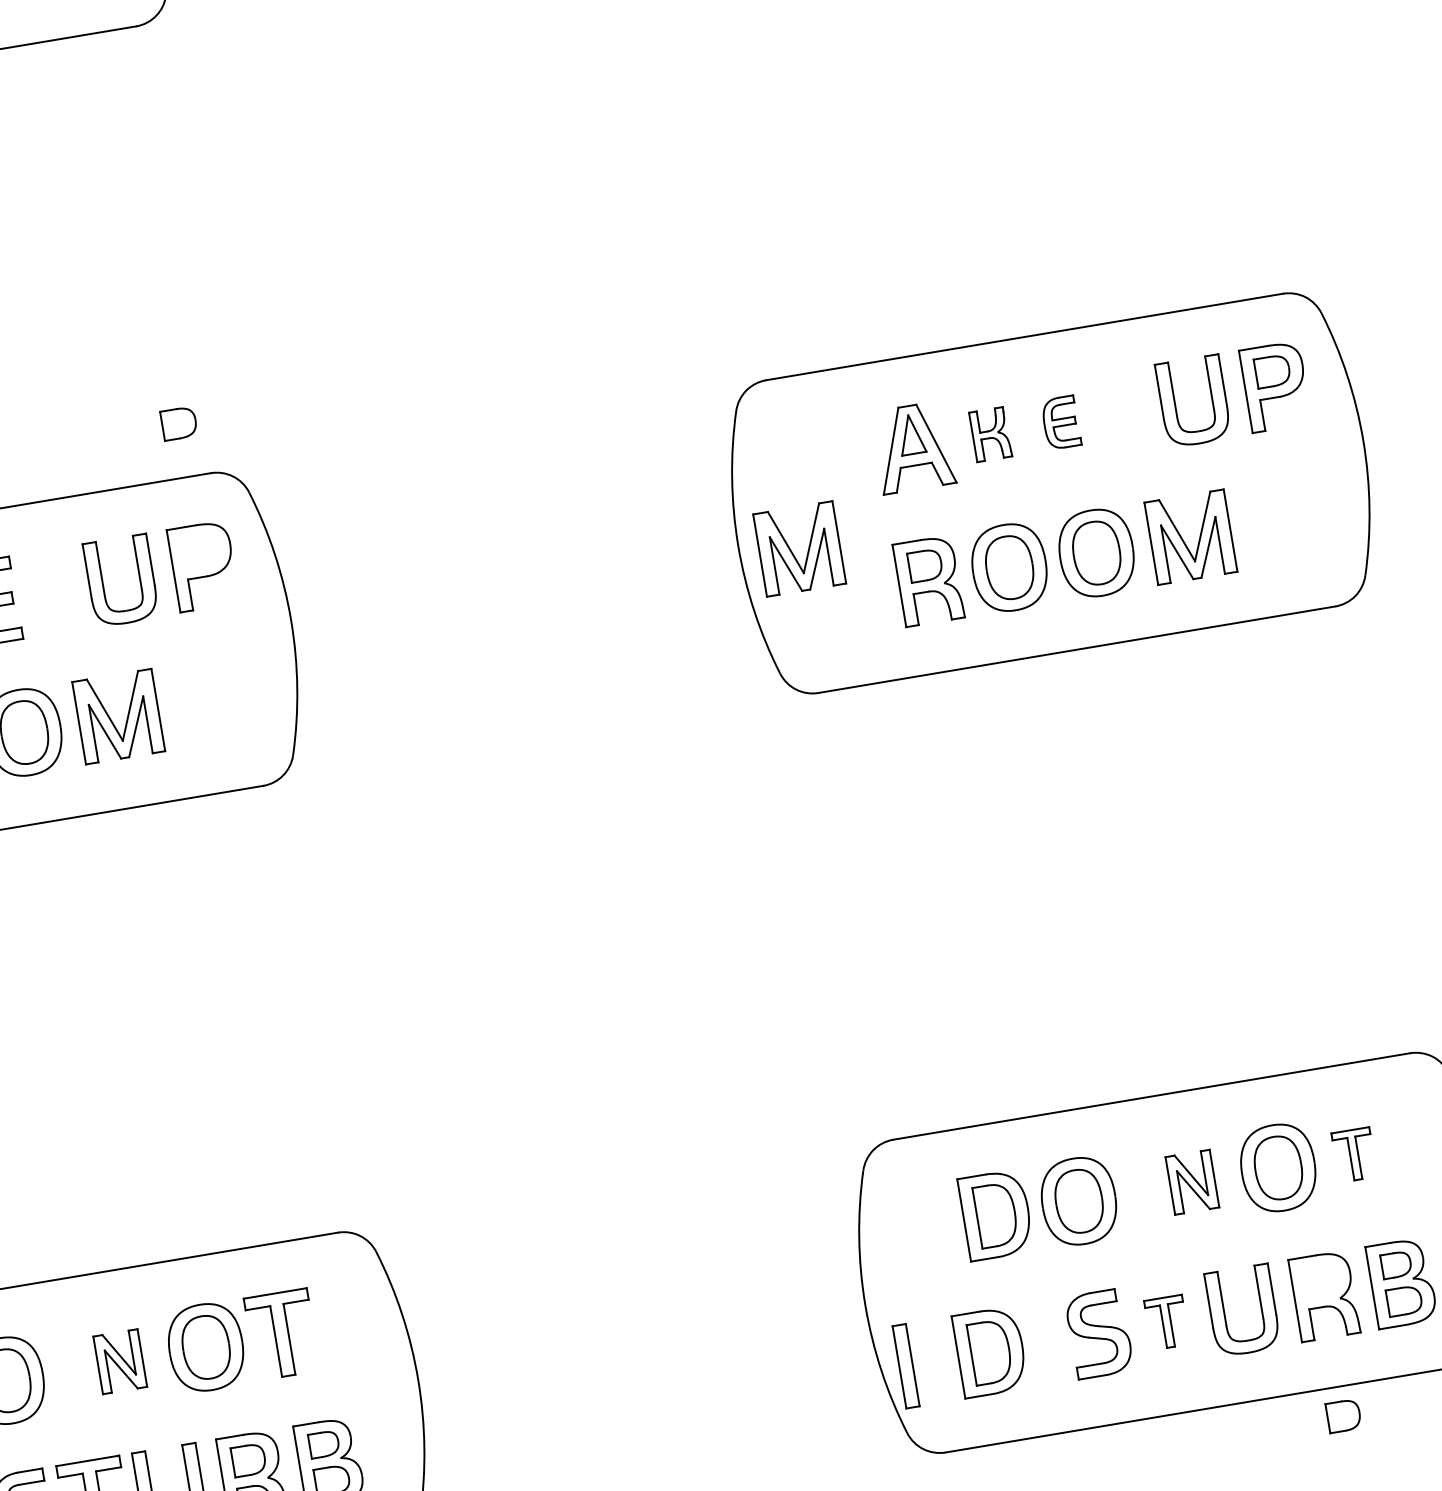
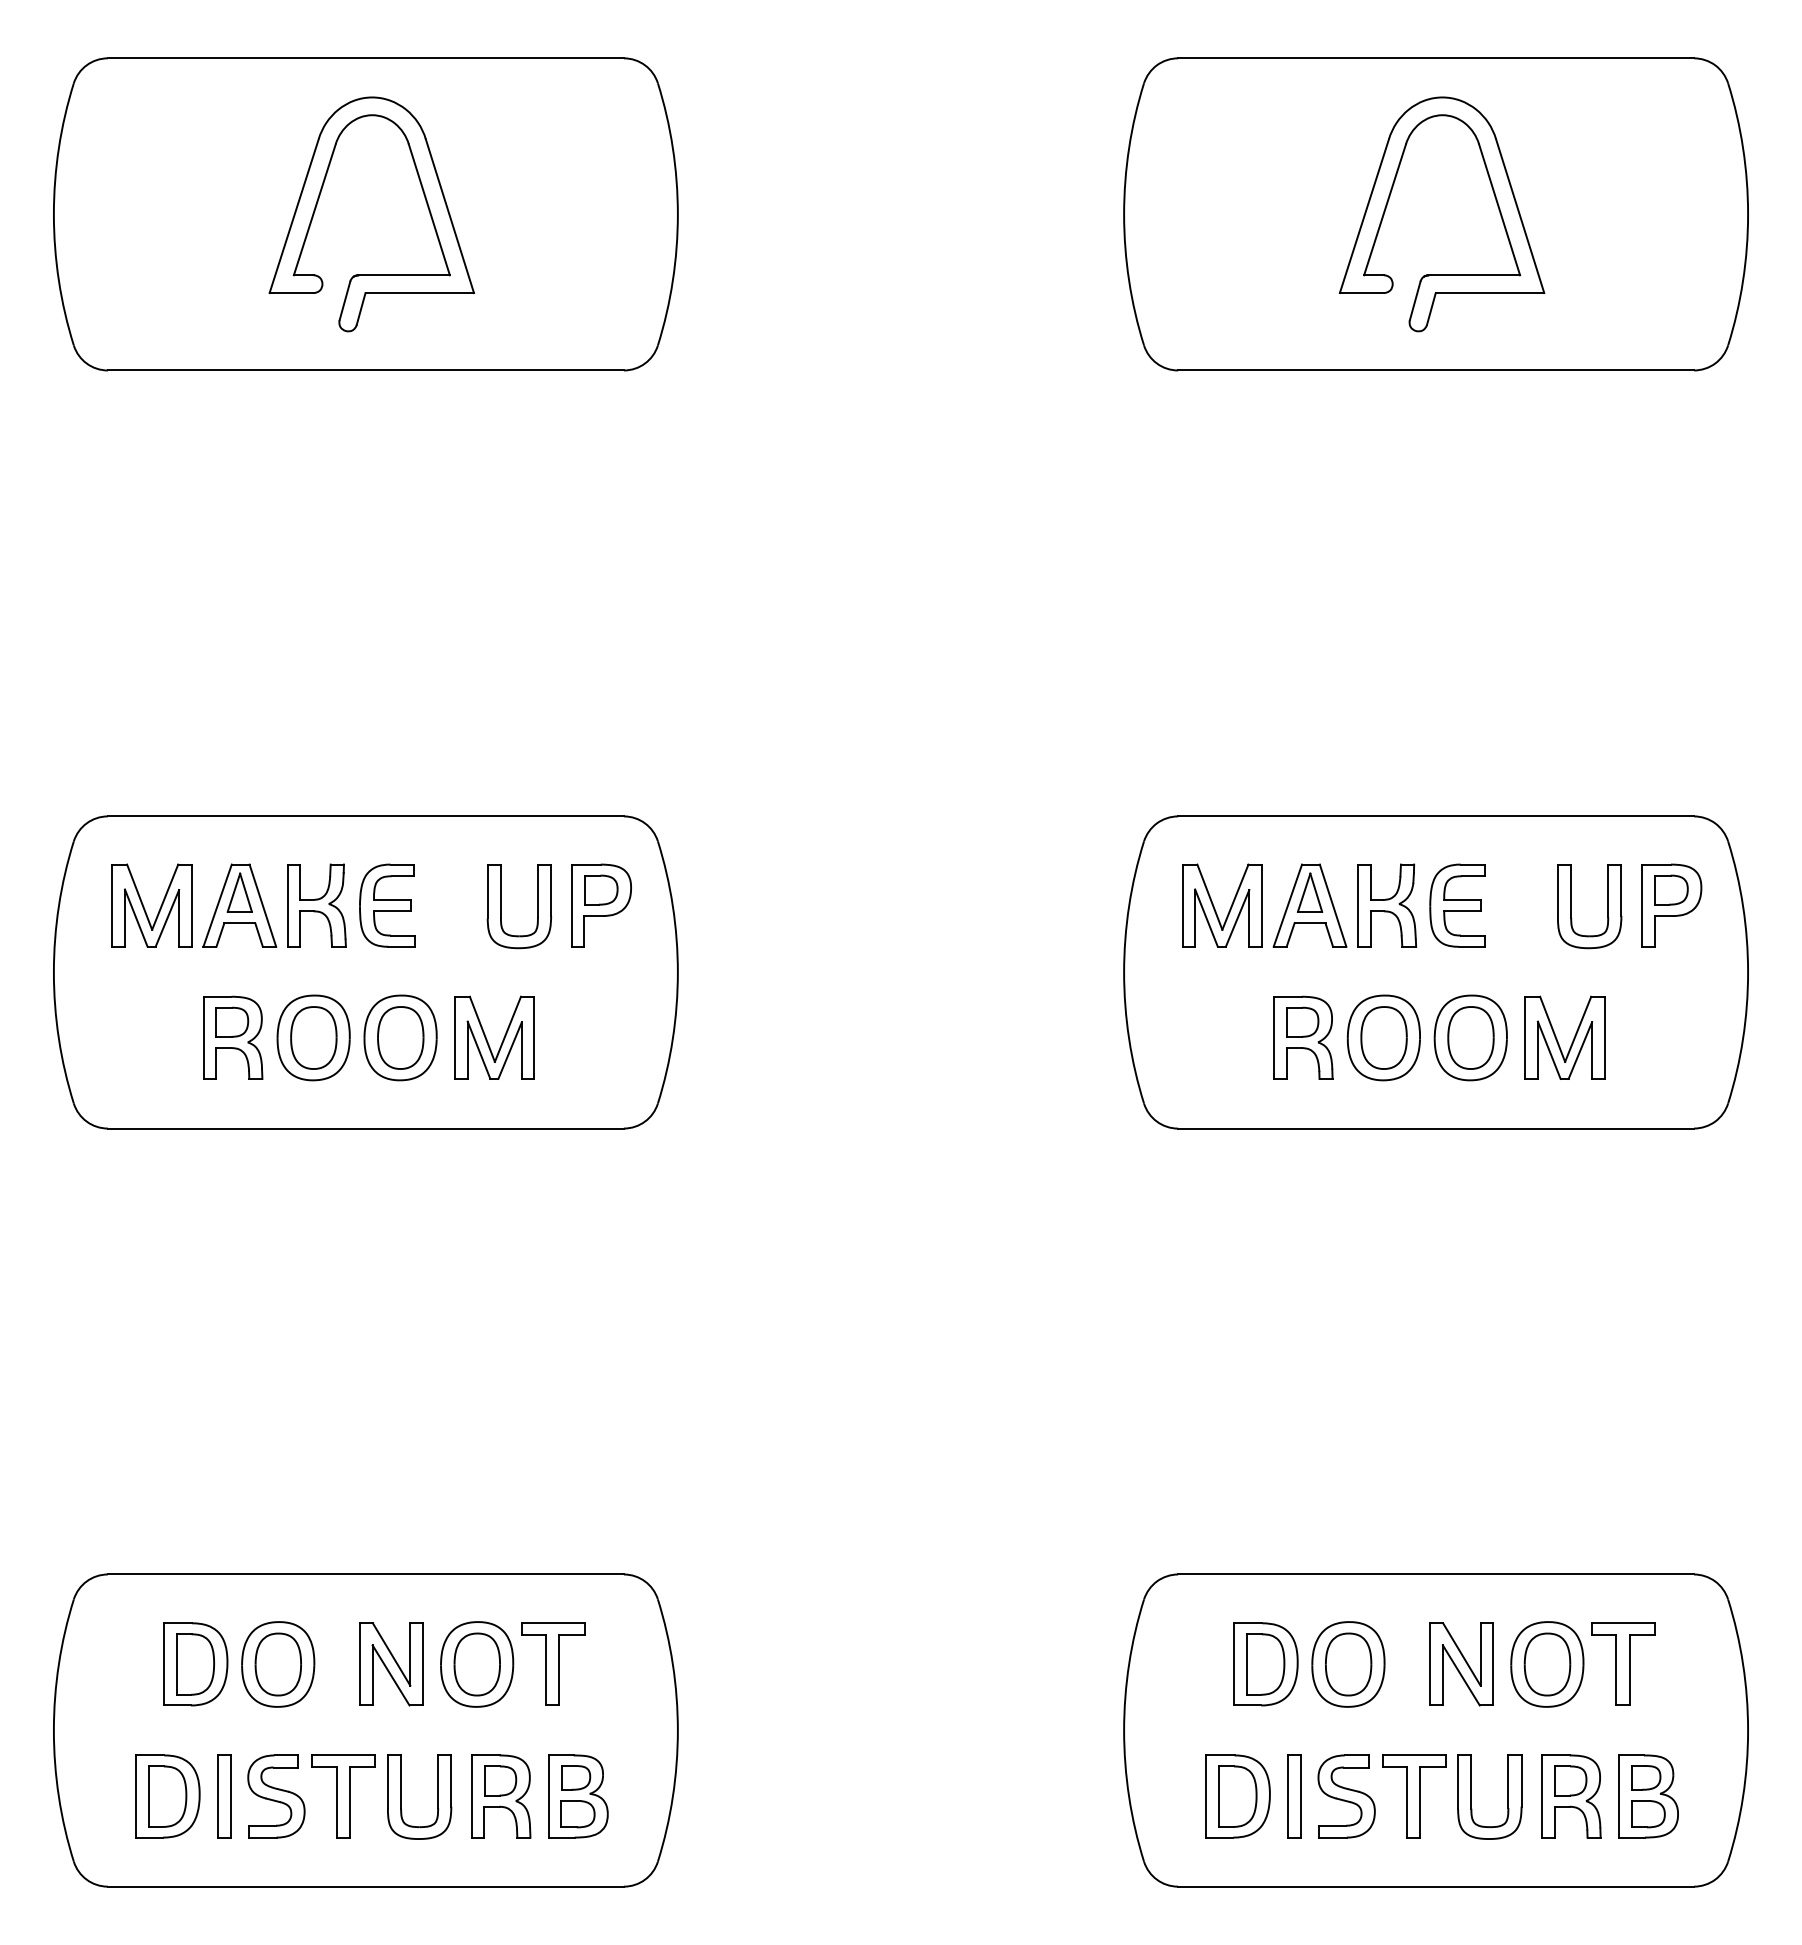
part: (179, 422) -> (601, 889), moved
part: (1061, 422) -> (1457, 905), size x1.67
part: (990, 434) -> (1387, 905), size x1.67
part: (793, 552) -> (1215, 908), moved
part: (1354, 1154) -> (1623, 1663), size x1.67
part: (1192, 1182) -> (1461, 1664), size x1.43
part: (1167, 1322) -> (1414, 1796), size x1.67
part: (120, 1361) -> (391, 1664), size x1.43
part: (905, 1366) -> (1294, 1796), moved
part: (1343, 1415) -> (1570, 1780), moved

